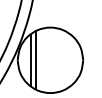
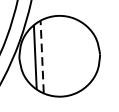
line: (36, 59) -> (42, 55), solid -> dashed

